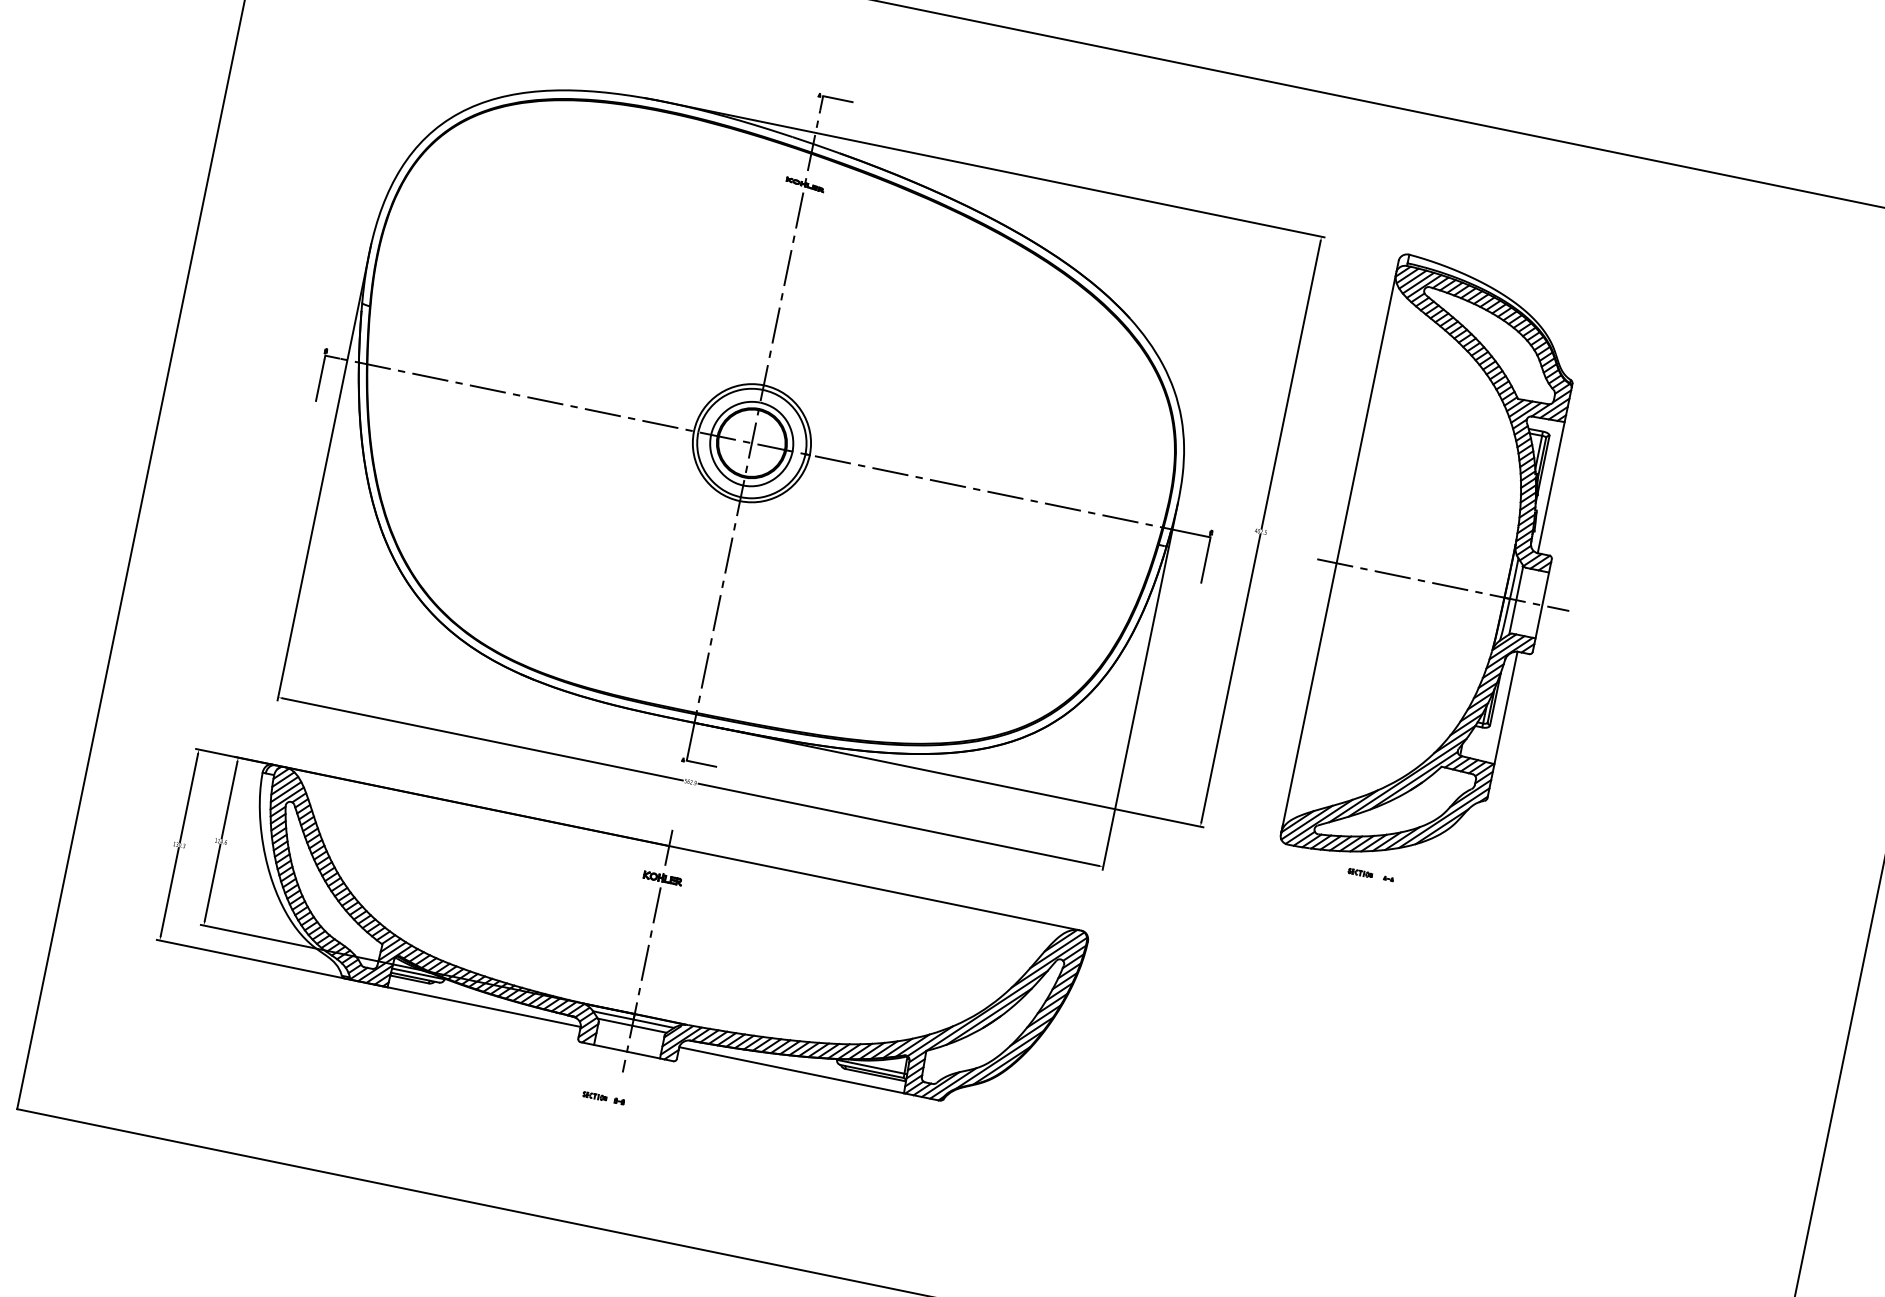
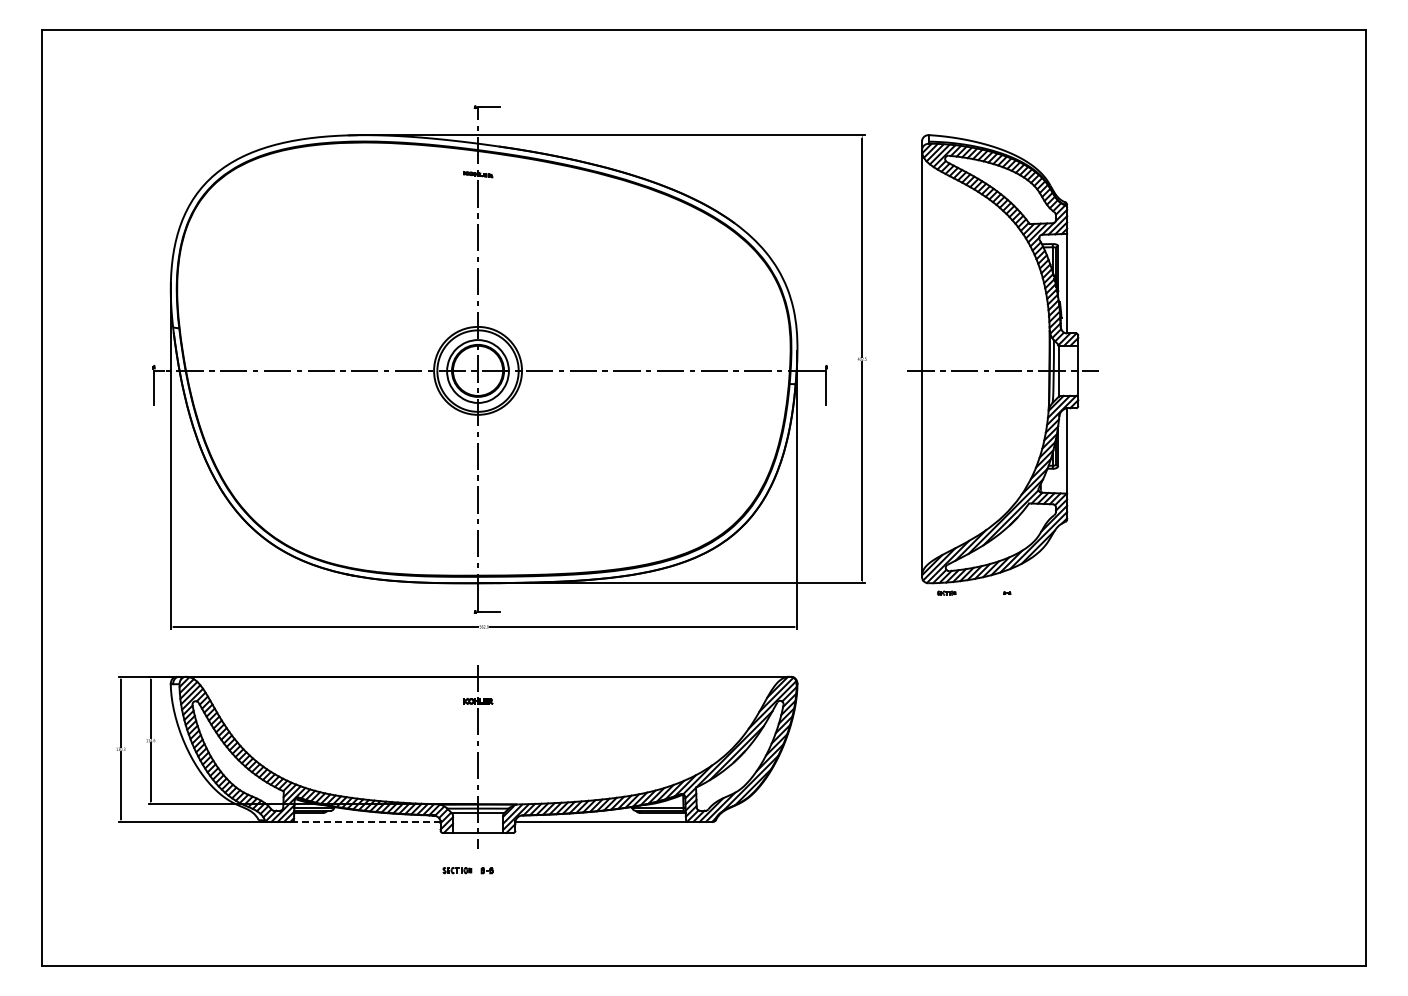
part: (1360, 872) -> (946, 592), moved
line: (484, 1006) -> (367, 821), solid -> dashed
part: (603, 1096) -> (467, 869), size x1.6

